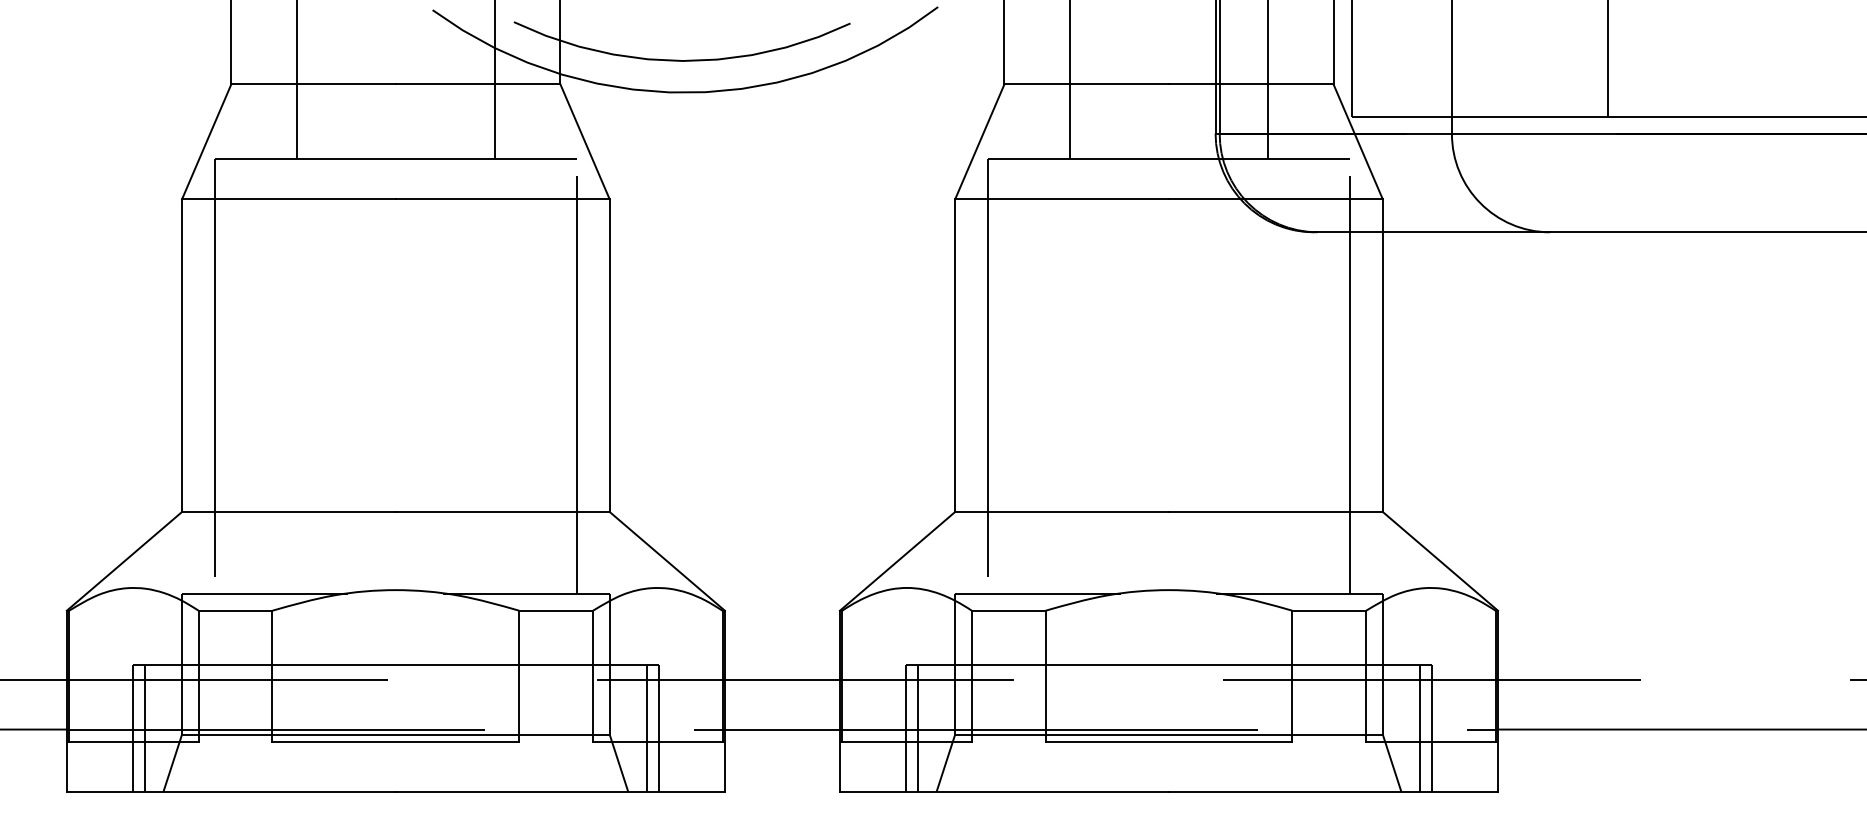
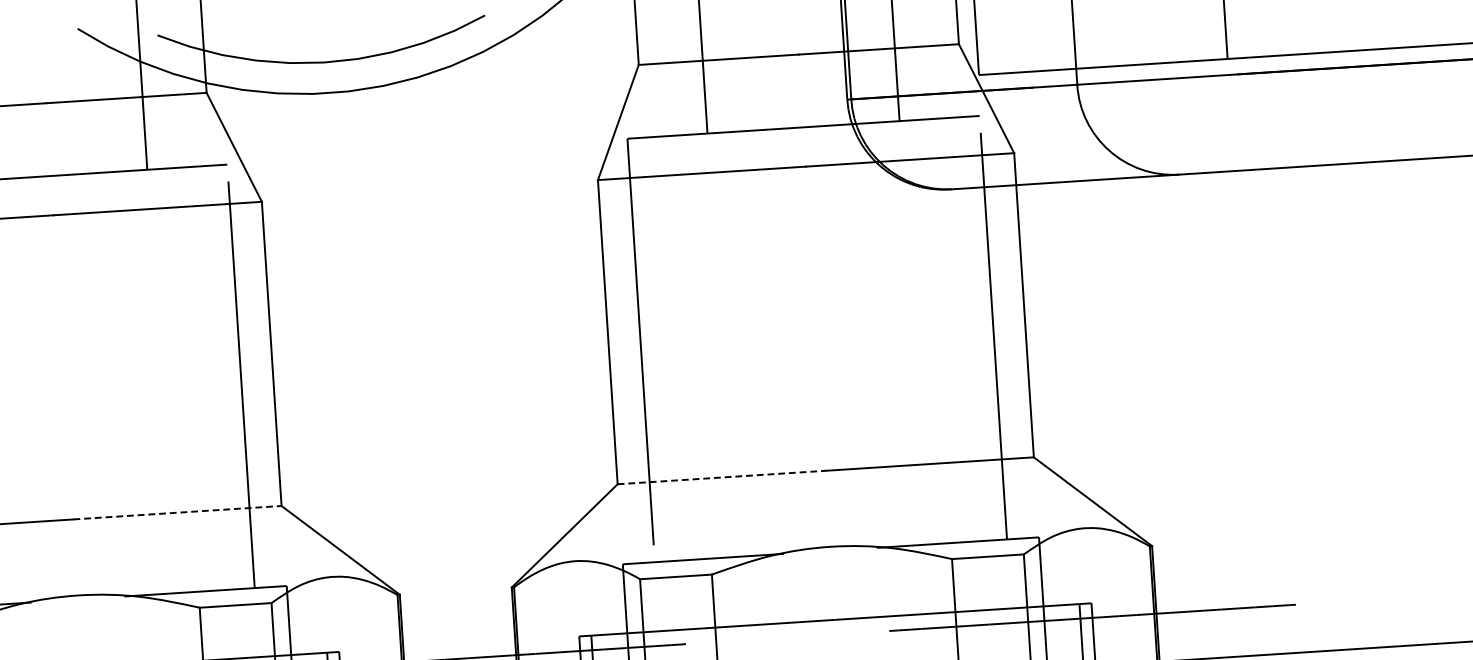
line: (502, 512) -> (177, 513), solid -> dashed
line: (1062, 512) -> (722, 477), solid -> dashed

